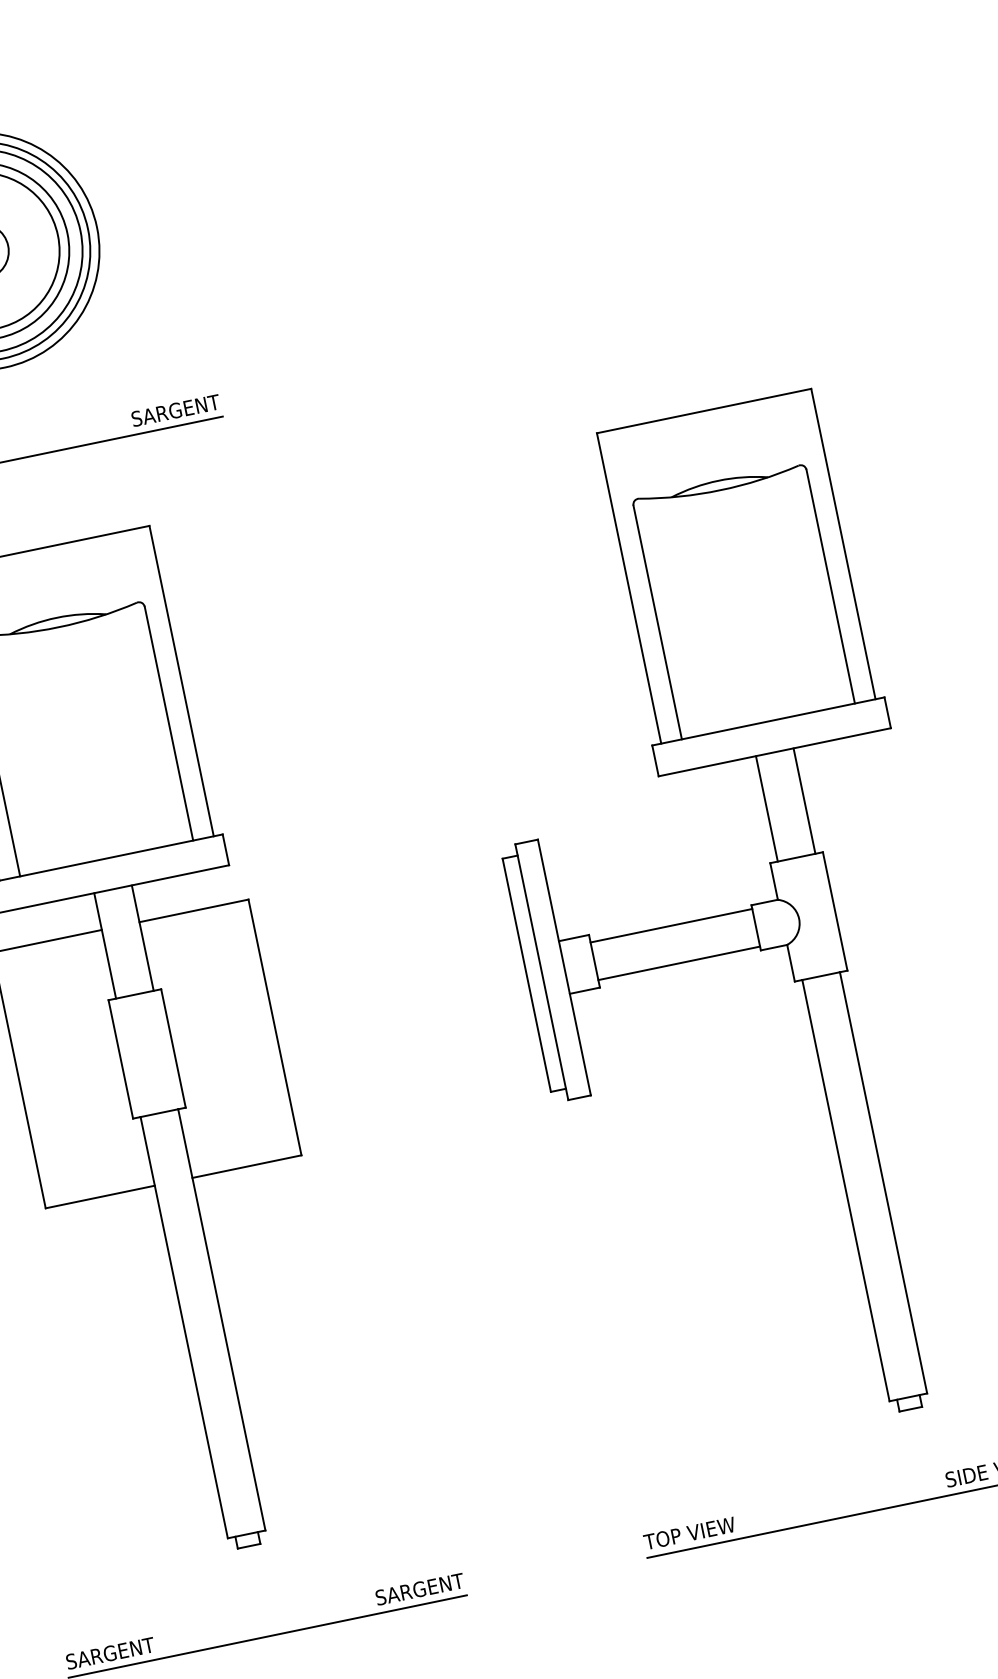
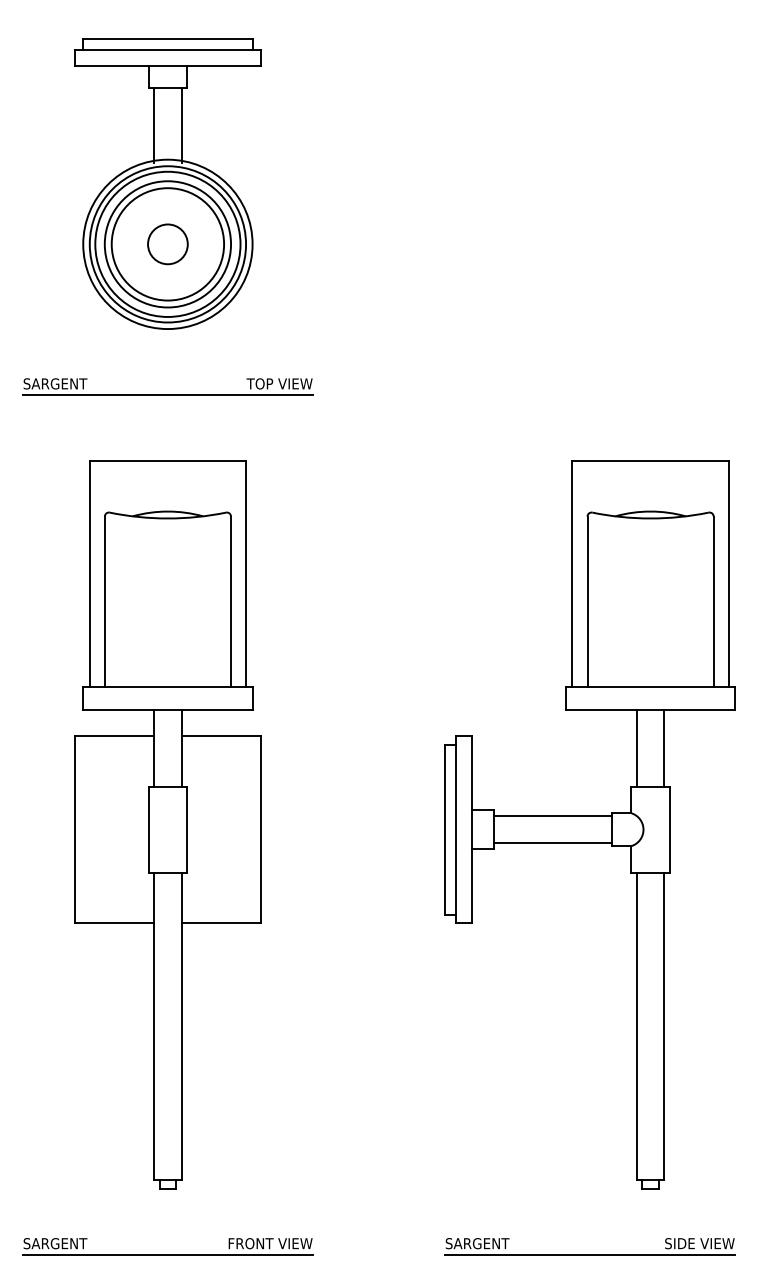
text: (173, 410) -> (279, 383), SARGENT -> TOP VIEW
text: (689, 1533) -> (477, 1243), TOP VIEW -> SARGENT
text: (405, 1592) -> (270, 1243), SARGENT -> FRONT VIEW

